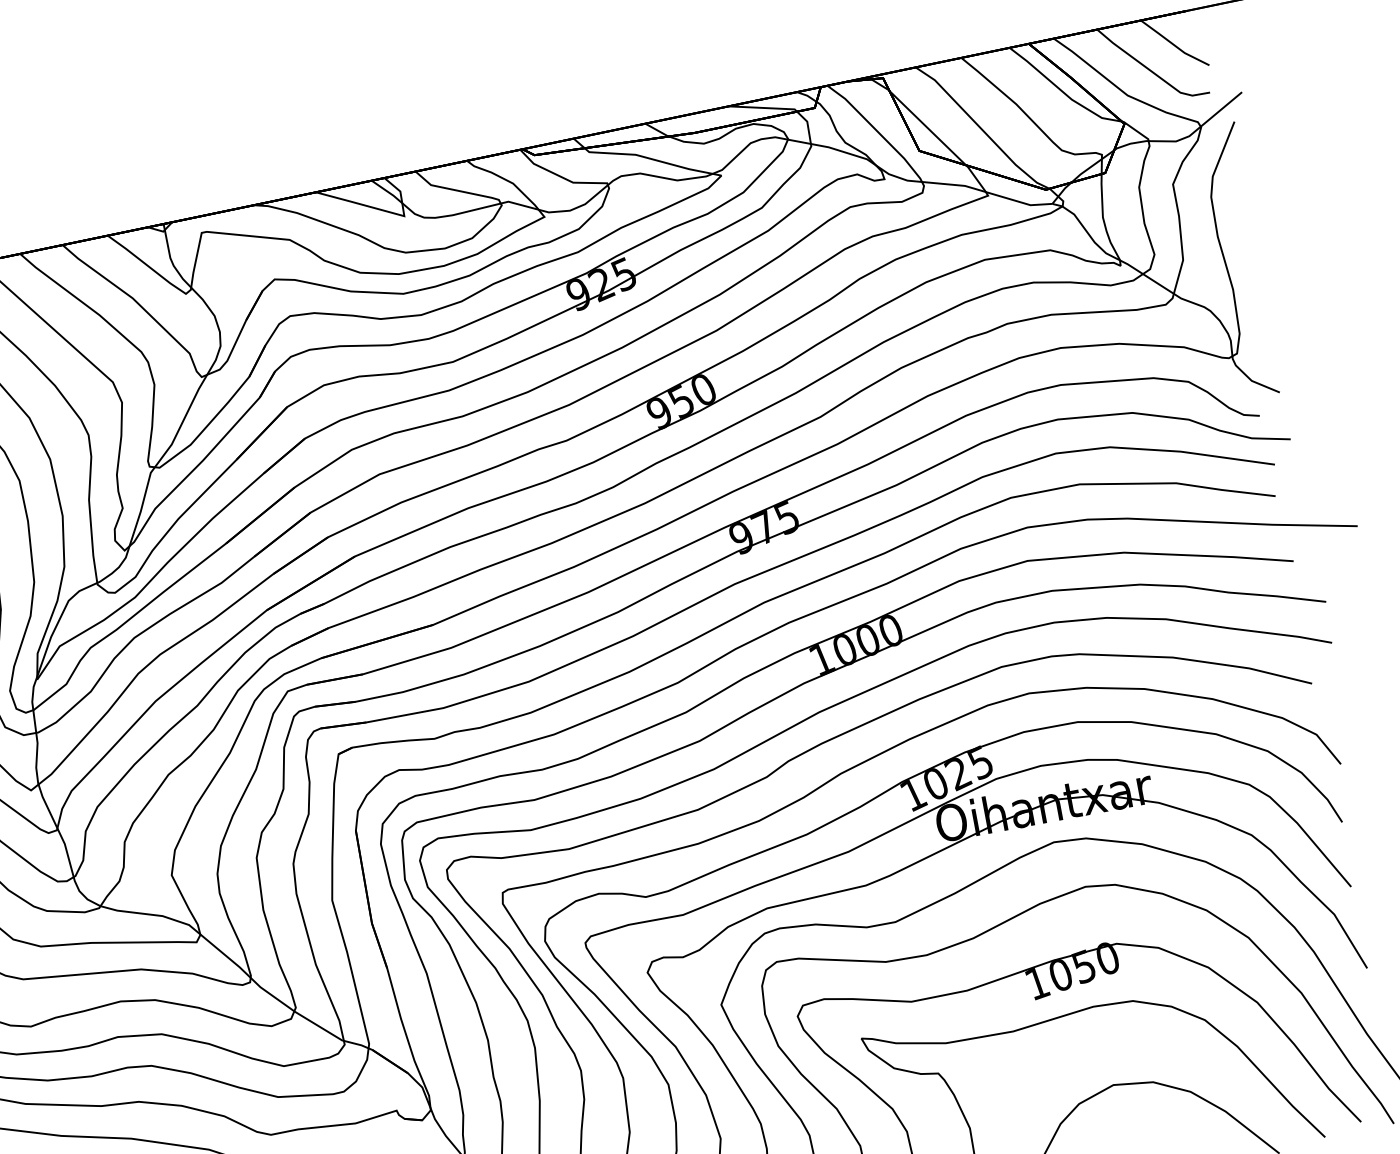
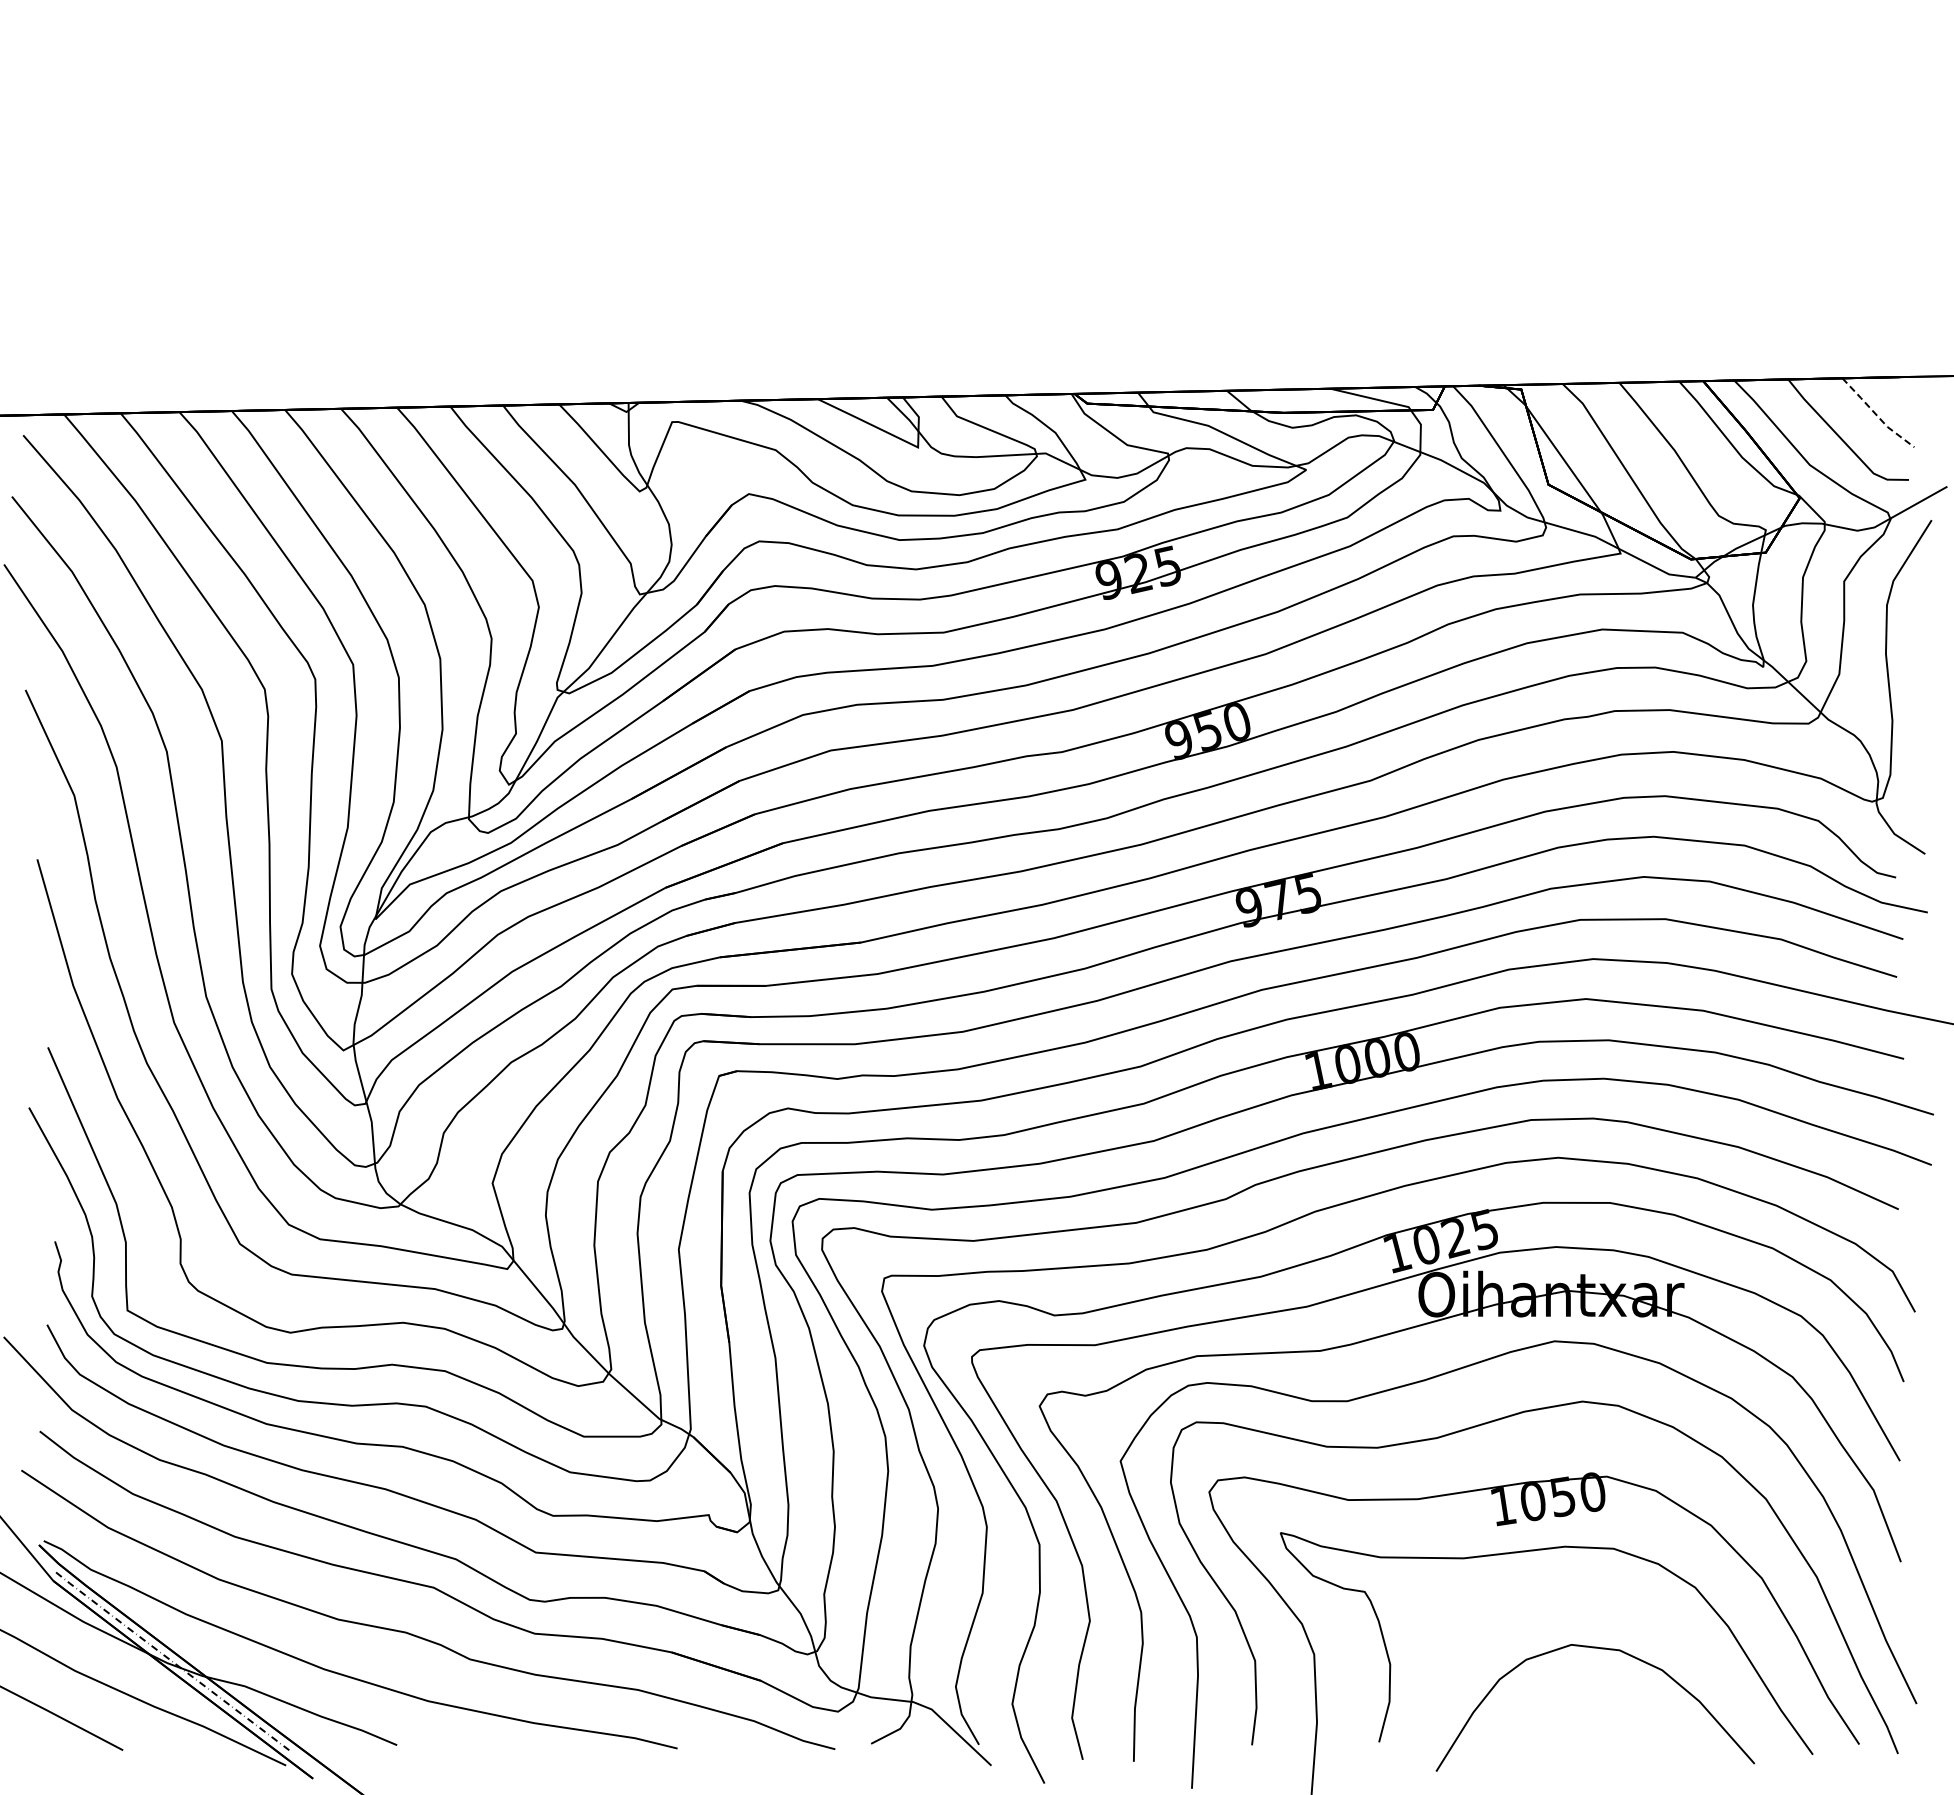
line: (1174, 45) -> (1876, 415), solid -> dashed

